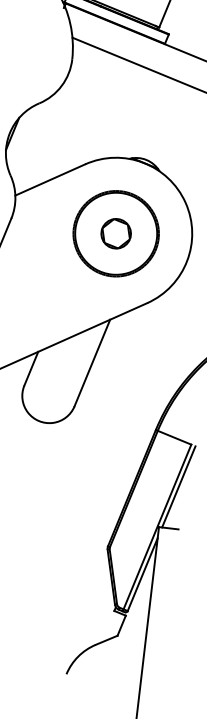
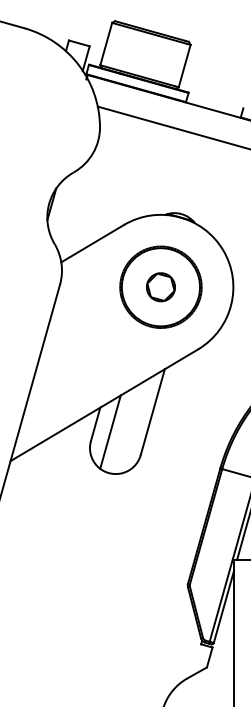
line: (45, 377) -> (110, 431), added

